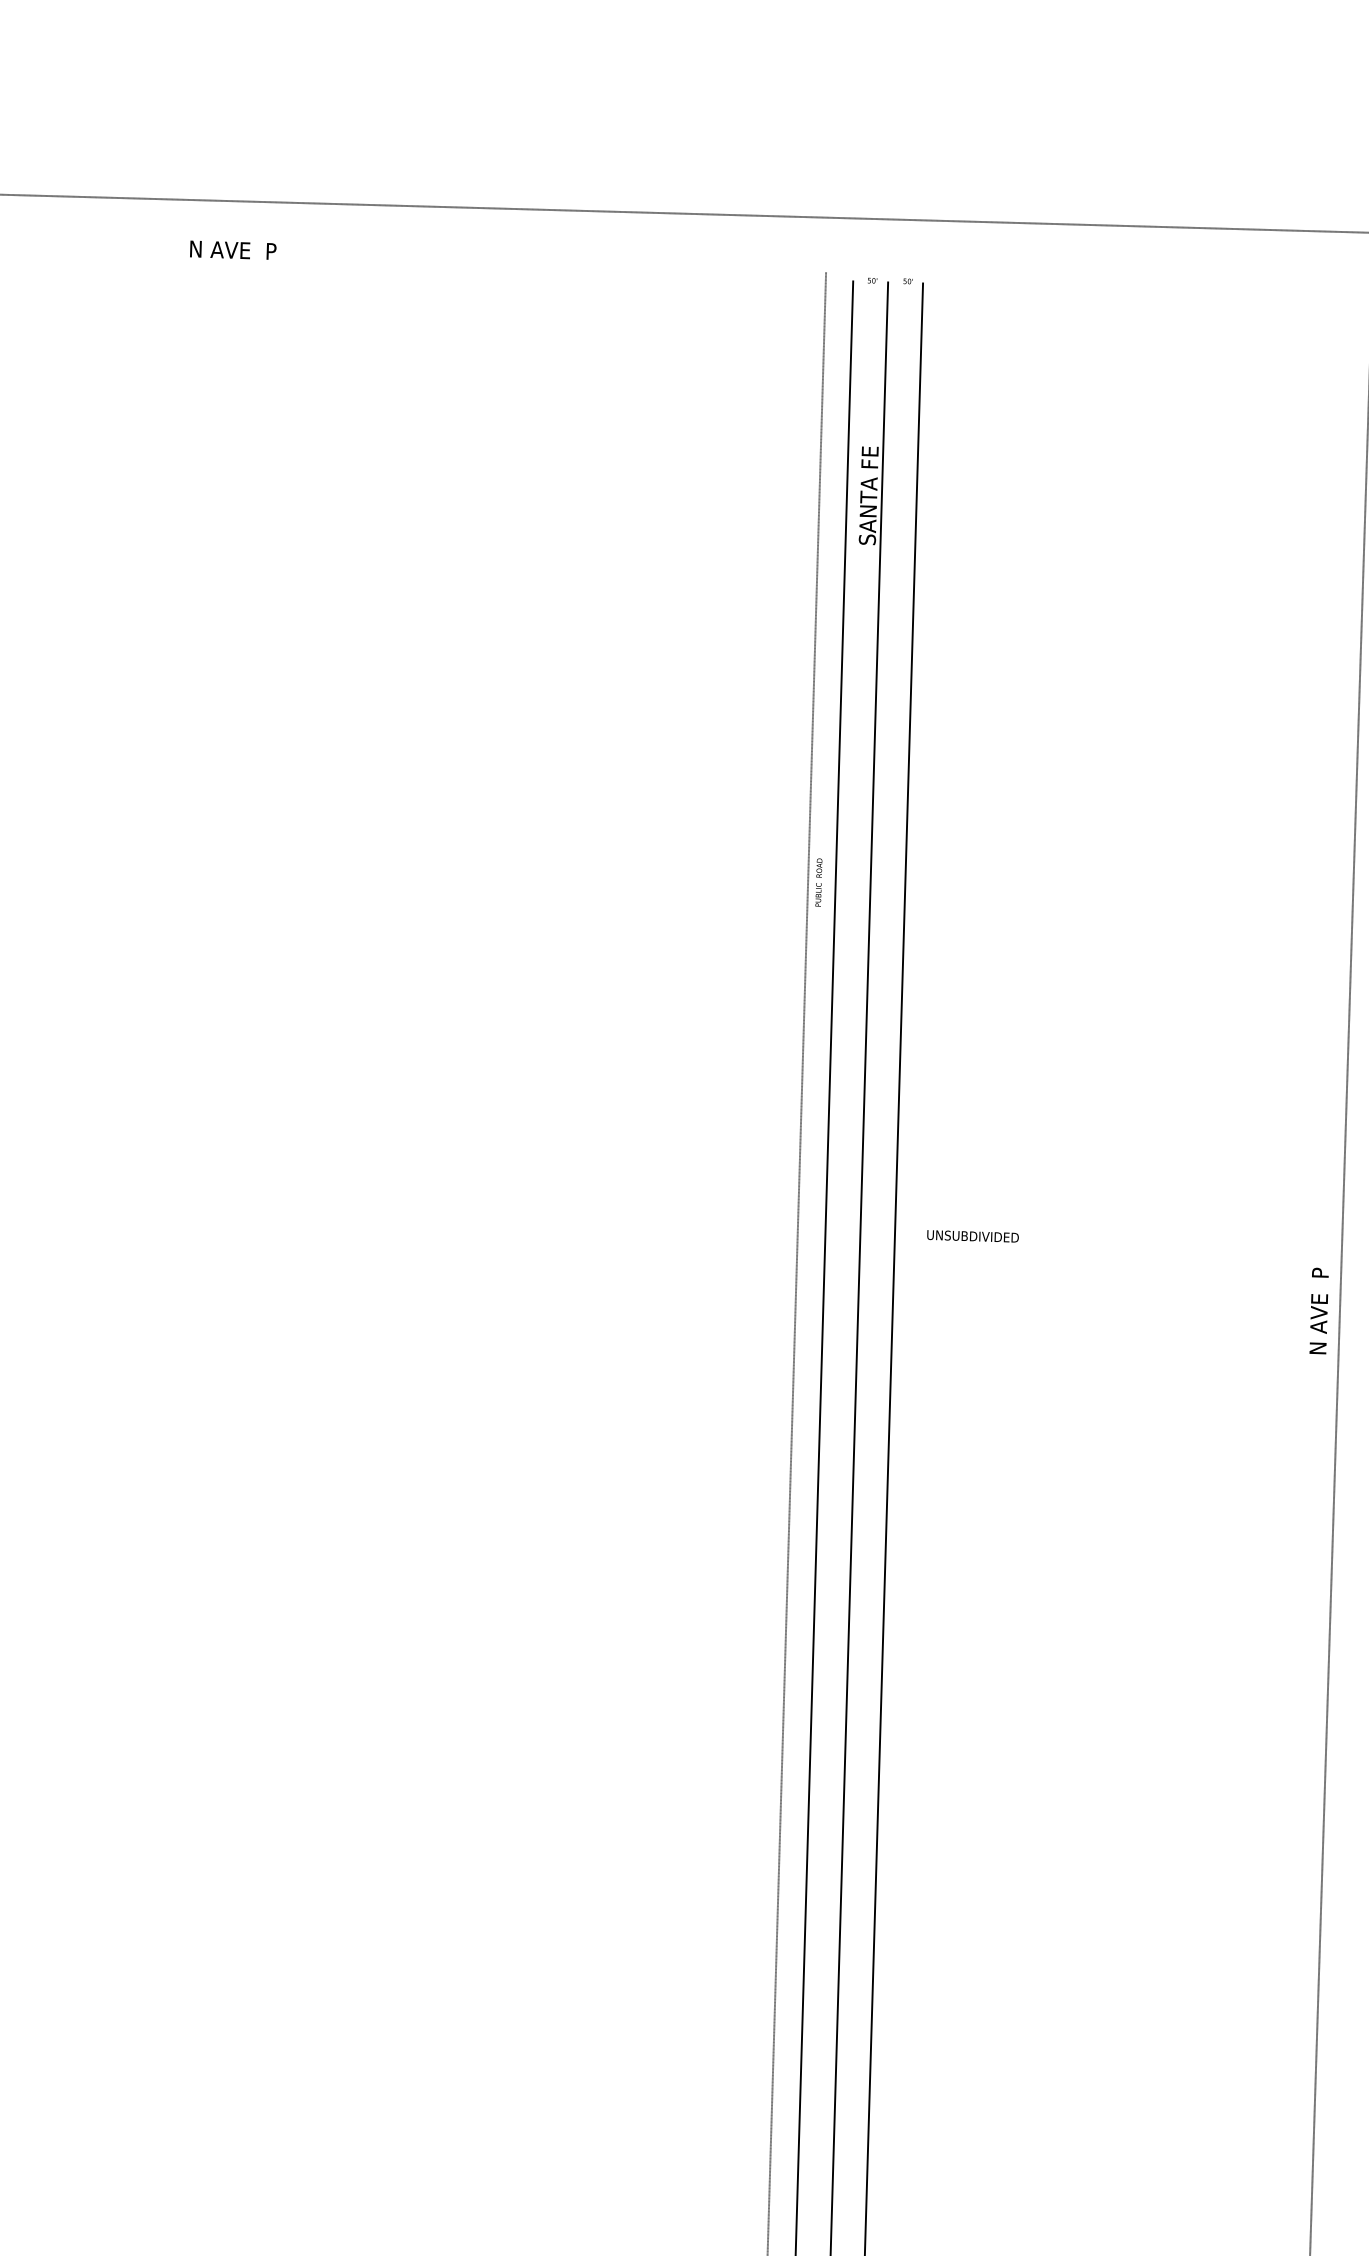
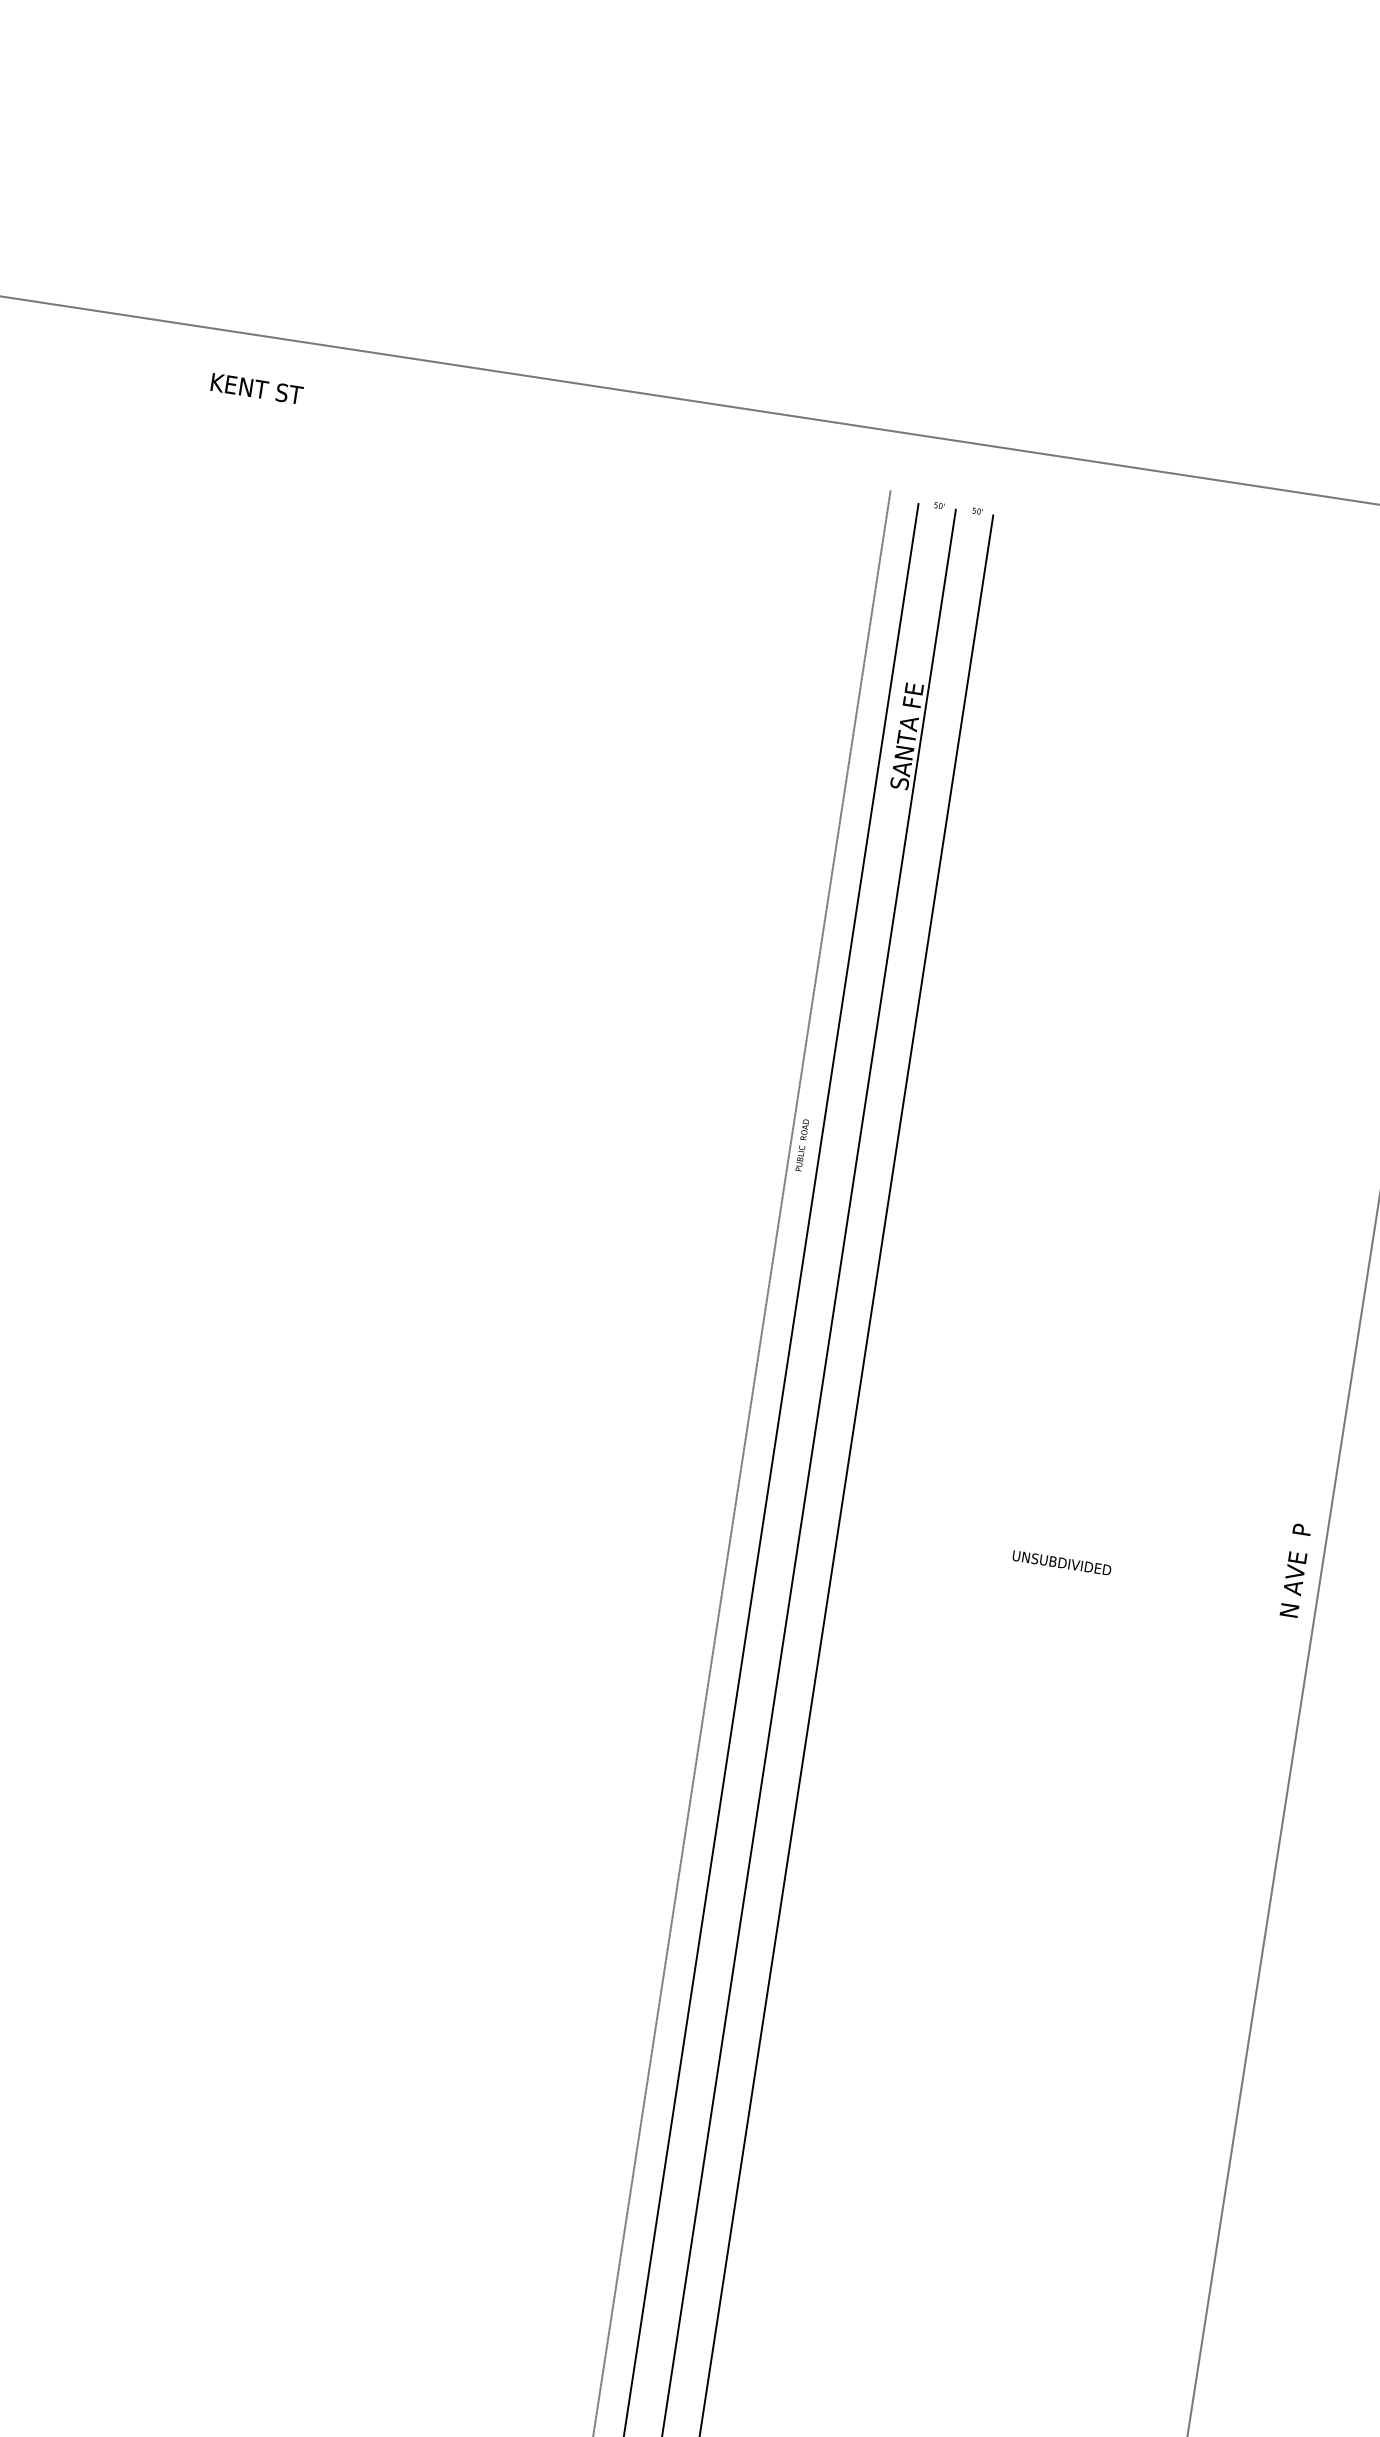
text: (233, 249) -> (257, 388), N AVE  P -> KENT ST
text: (972, 1236) -> (1061, 1563), moved
text: (1318, 1310) -> (1295, 1569), moved

